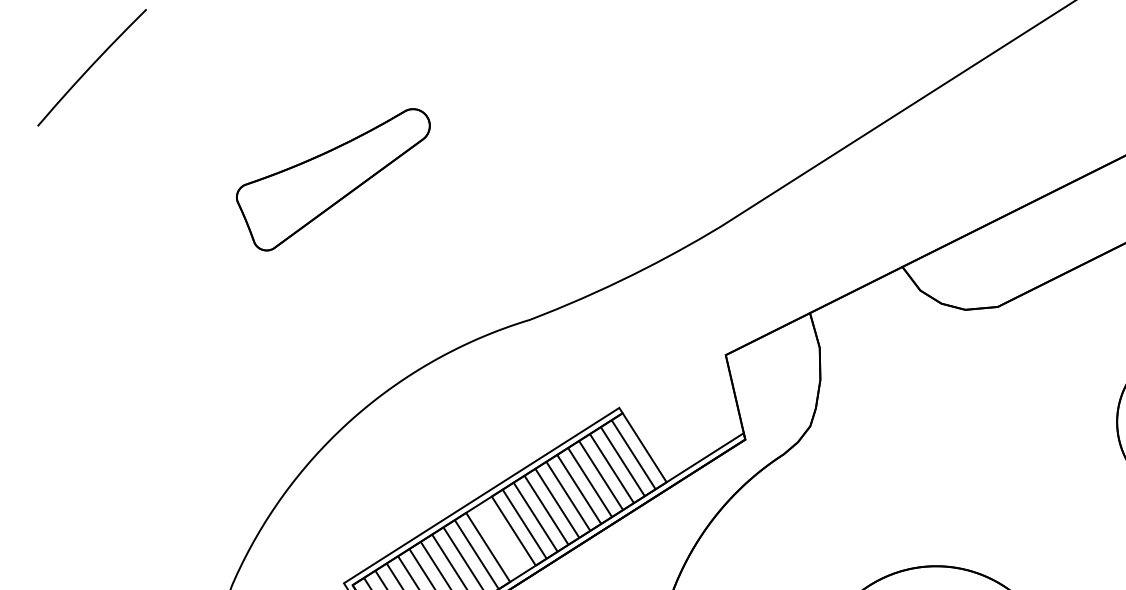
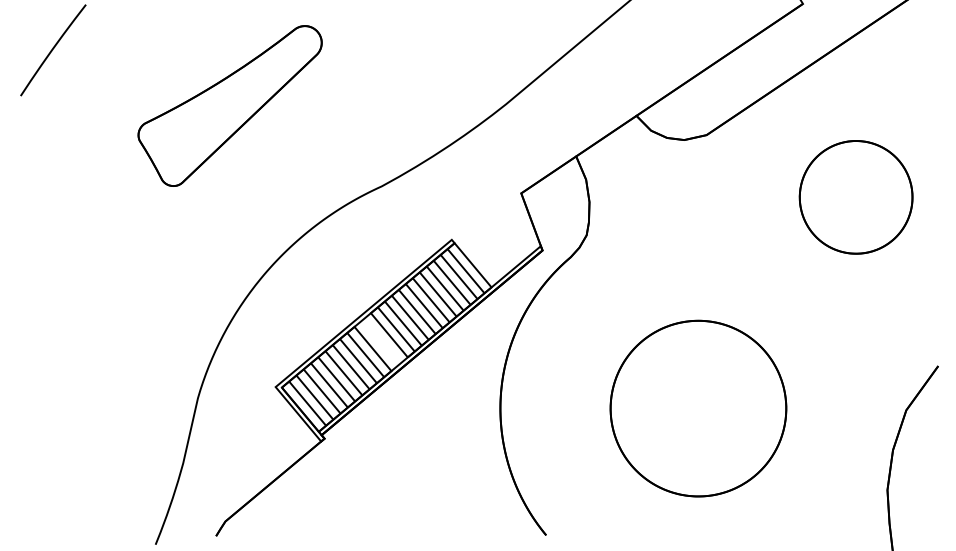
part: (330, 177) -> (229, 105), size x1.43

